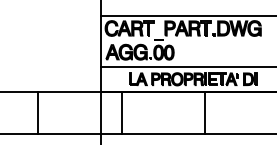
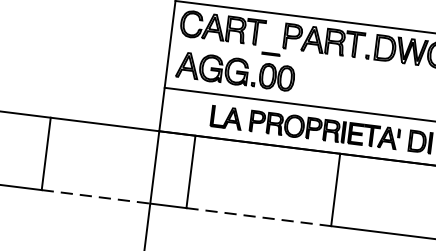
line: (69, 133) -> (96, 196), solid -> dashed
line: (163, 133) -> (258, 217), solid -> dashed

